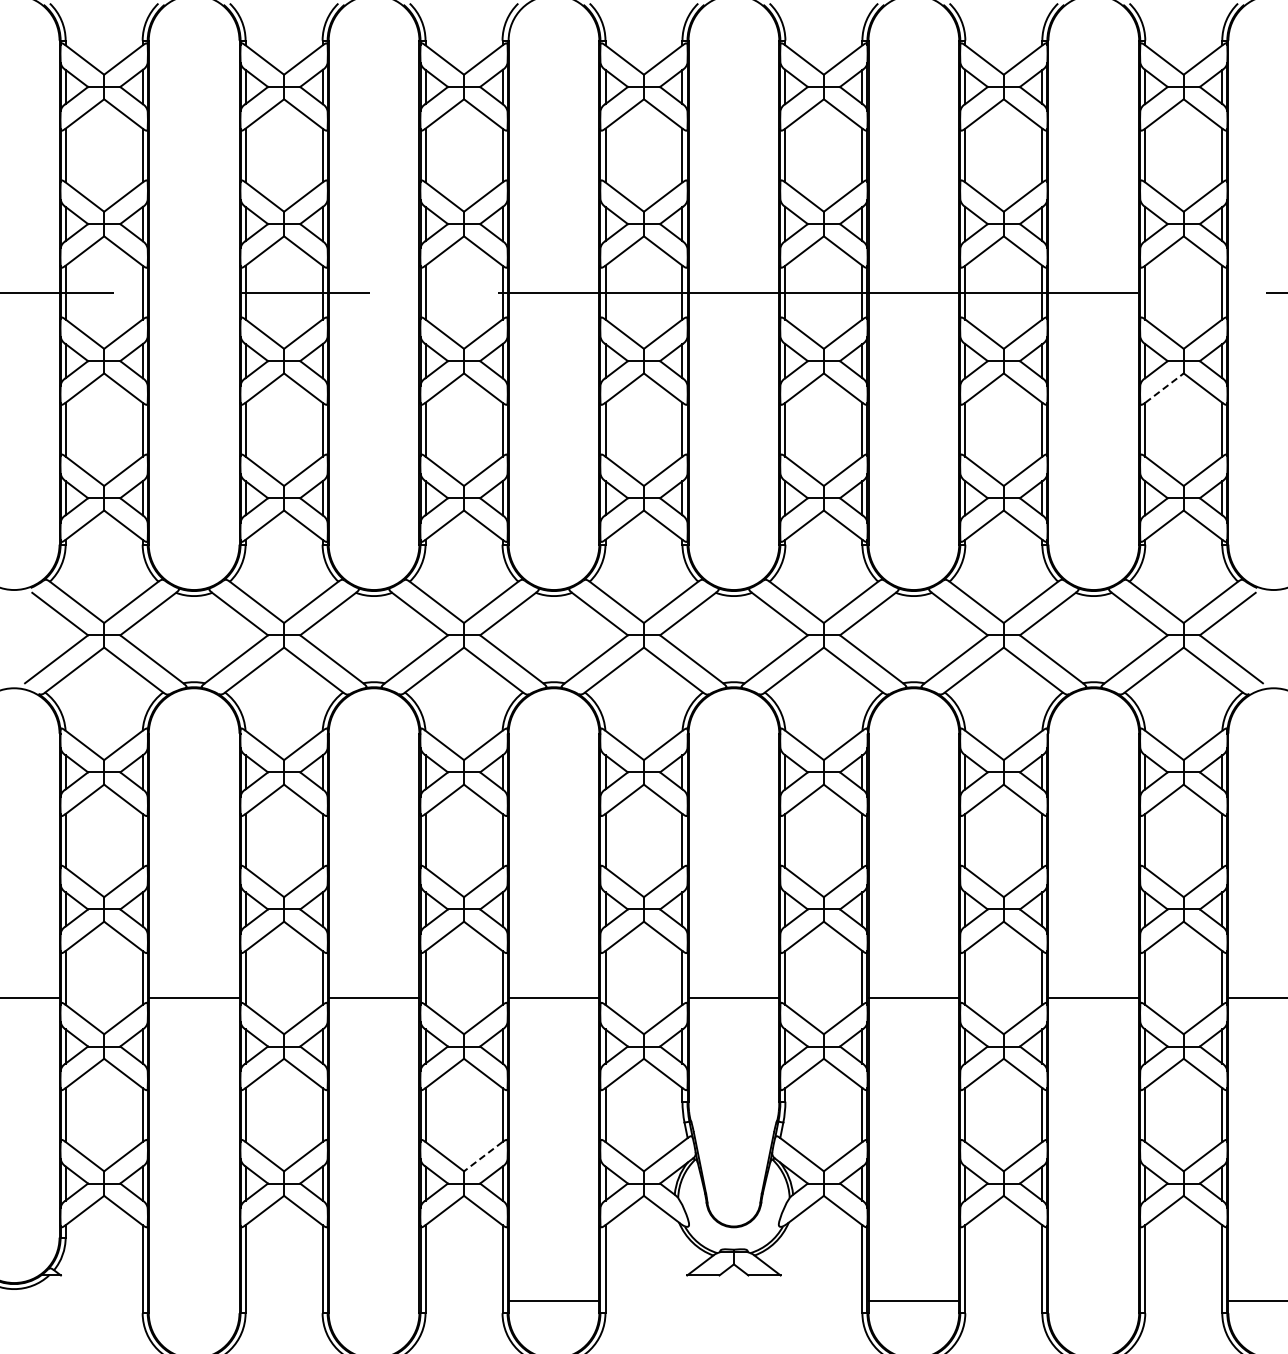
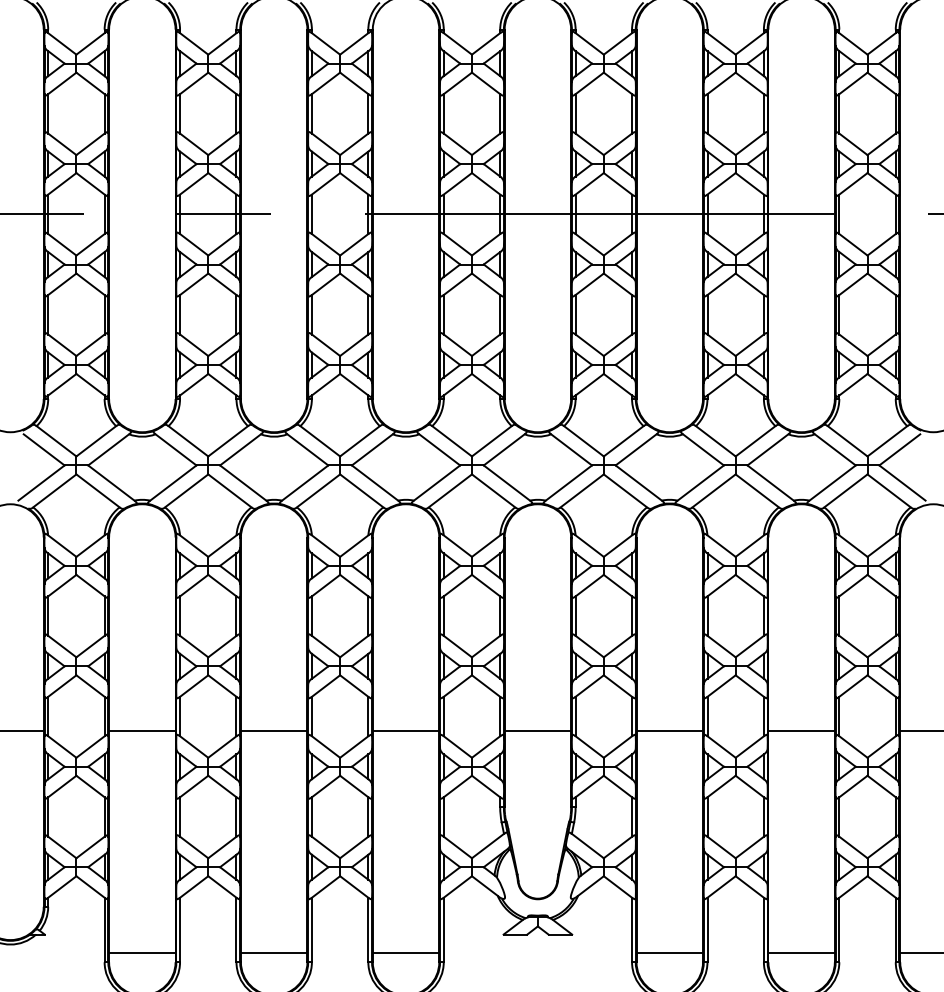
line: (1164, 387) -> (853, 283), dashed -> solid
line: (482, 1156) -> (353, 847), dashed -> solid
line: (193, 1300) -> (141, 952), added
line: (373, 1300) -> (273, 952), added
line: (1093, 1300) -> (801, 952), added

